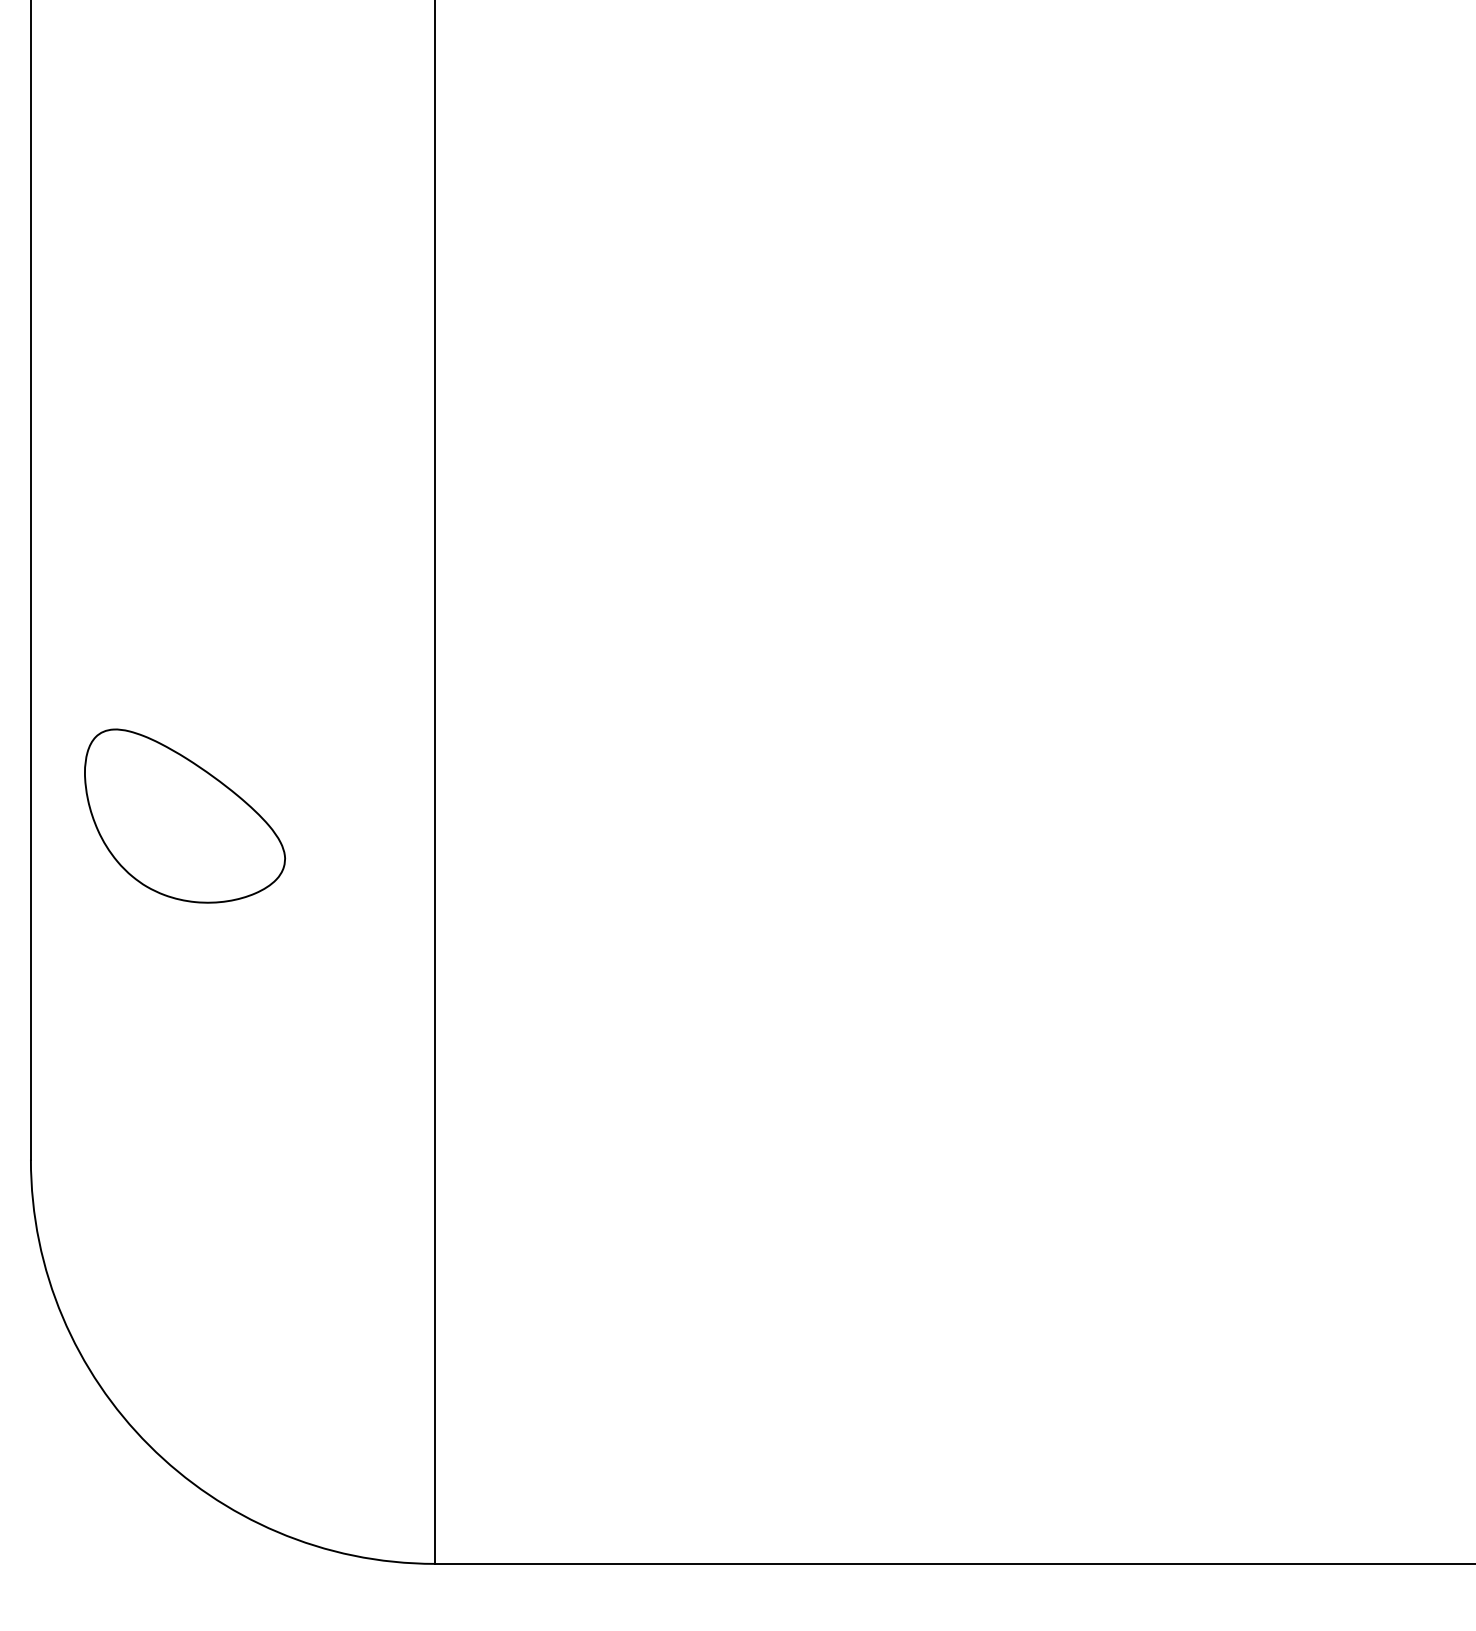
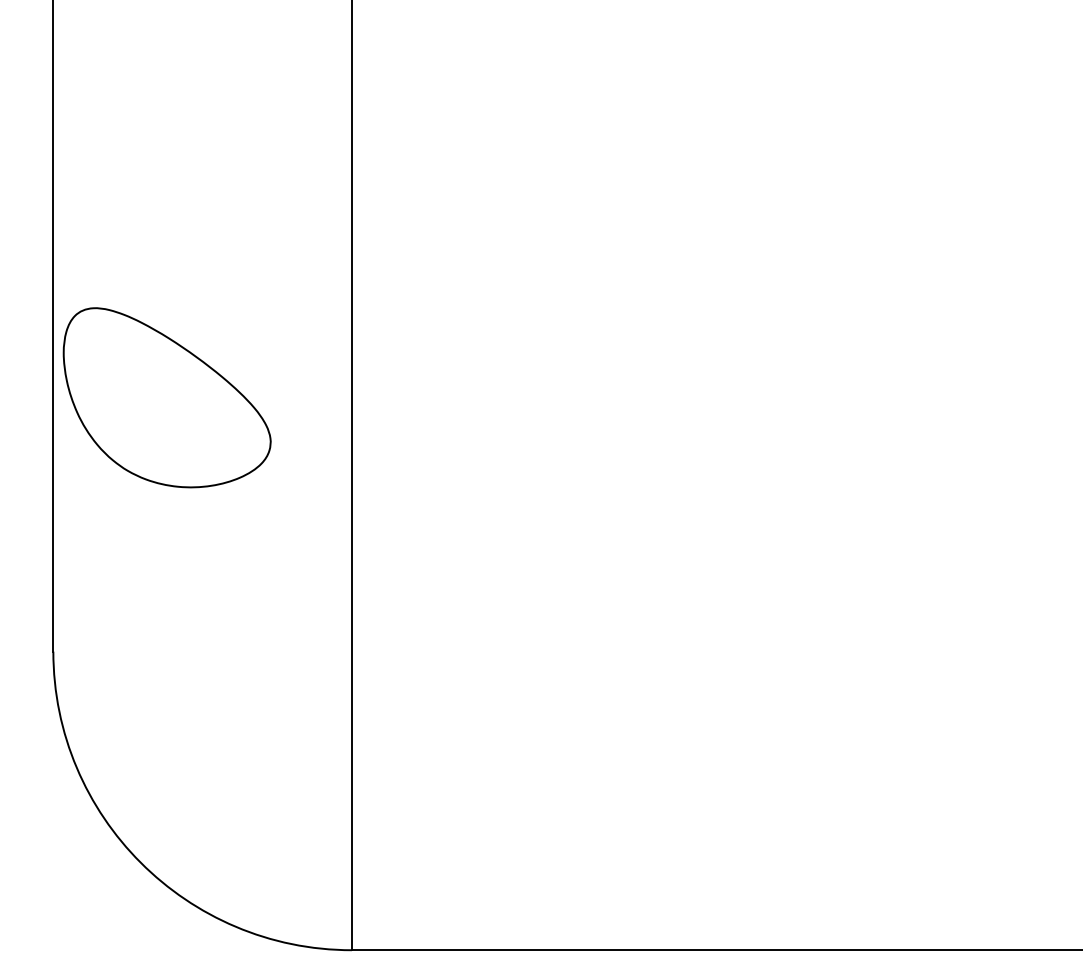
part: (184, 815) -> (166, 397), size x1.4

